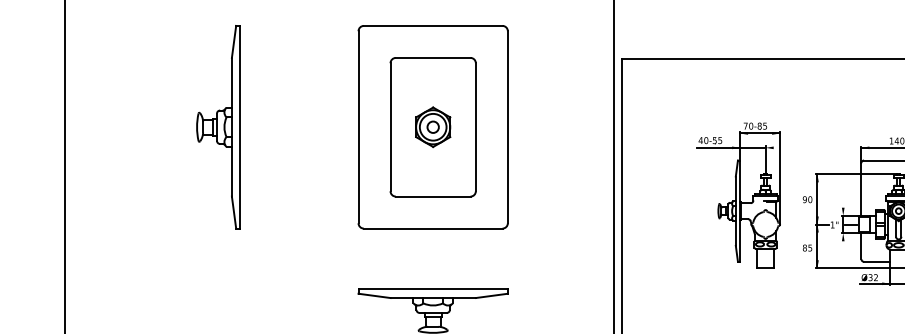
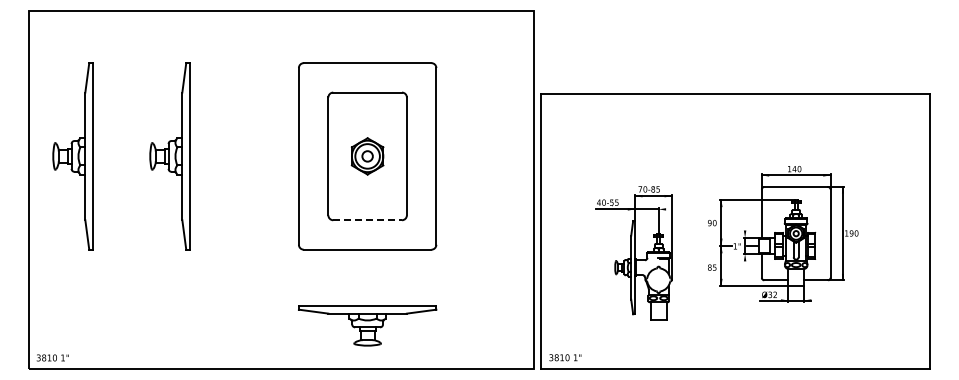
part: (112, 127) -> (72, 156), added
part: (738, 195) -> (633, 253), moved
line: (434, 196) -> (368, 220), solid -> dashed

